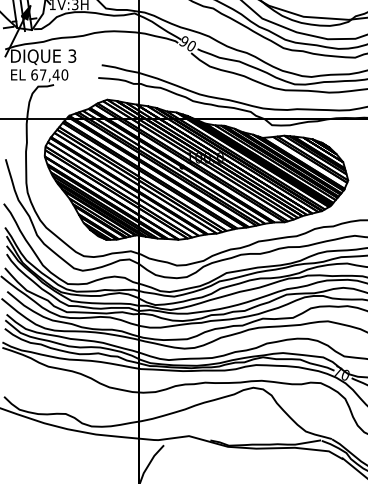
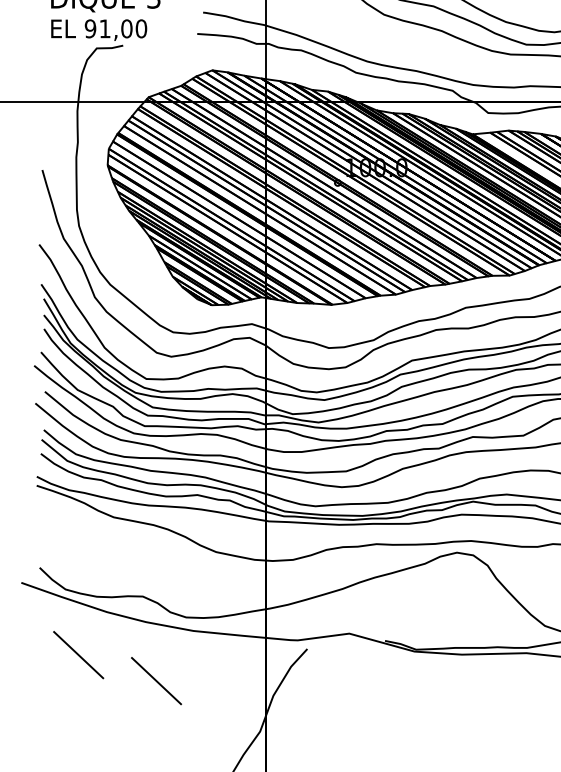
text: (45, 74) -> (108, 28), 67,40 -> 91,00
line: (27, 448) -> (78, 654), added
line: (73, 464) -> (155, 681), added

